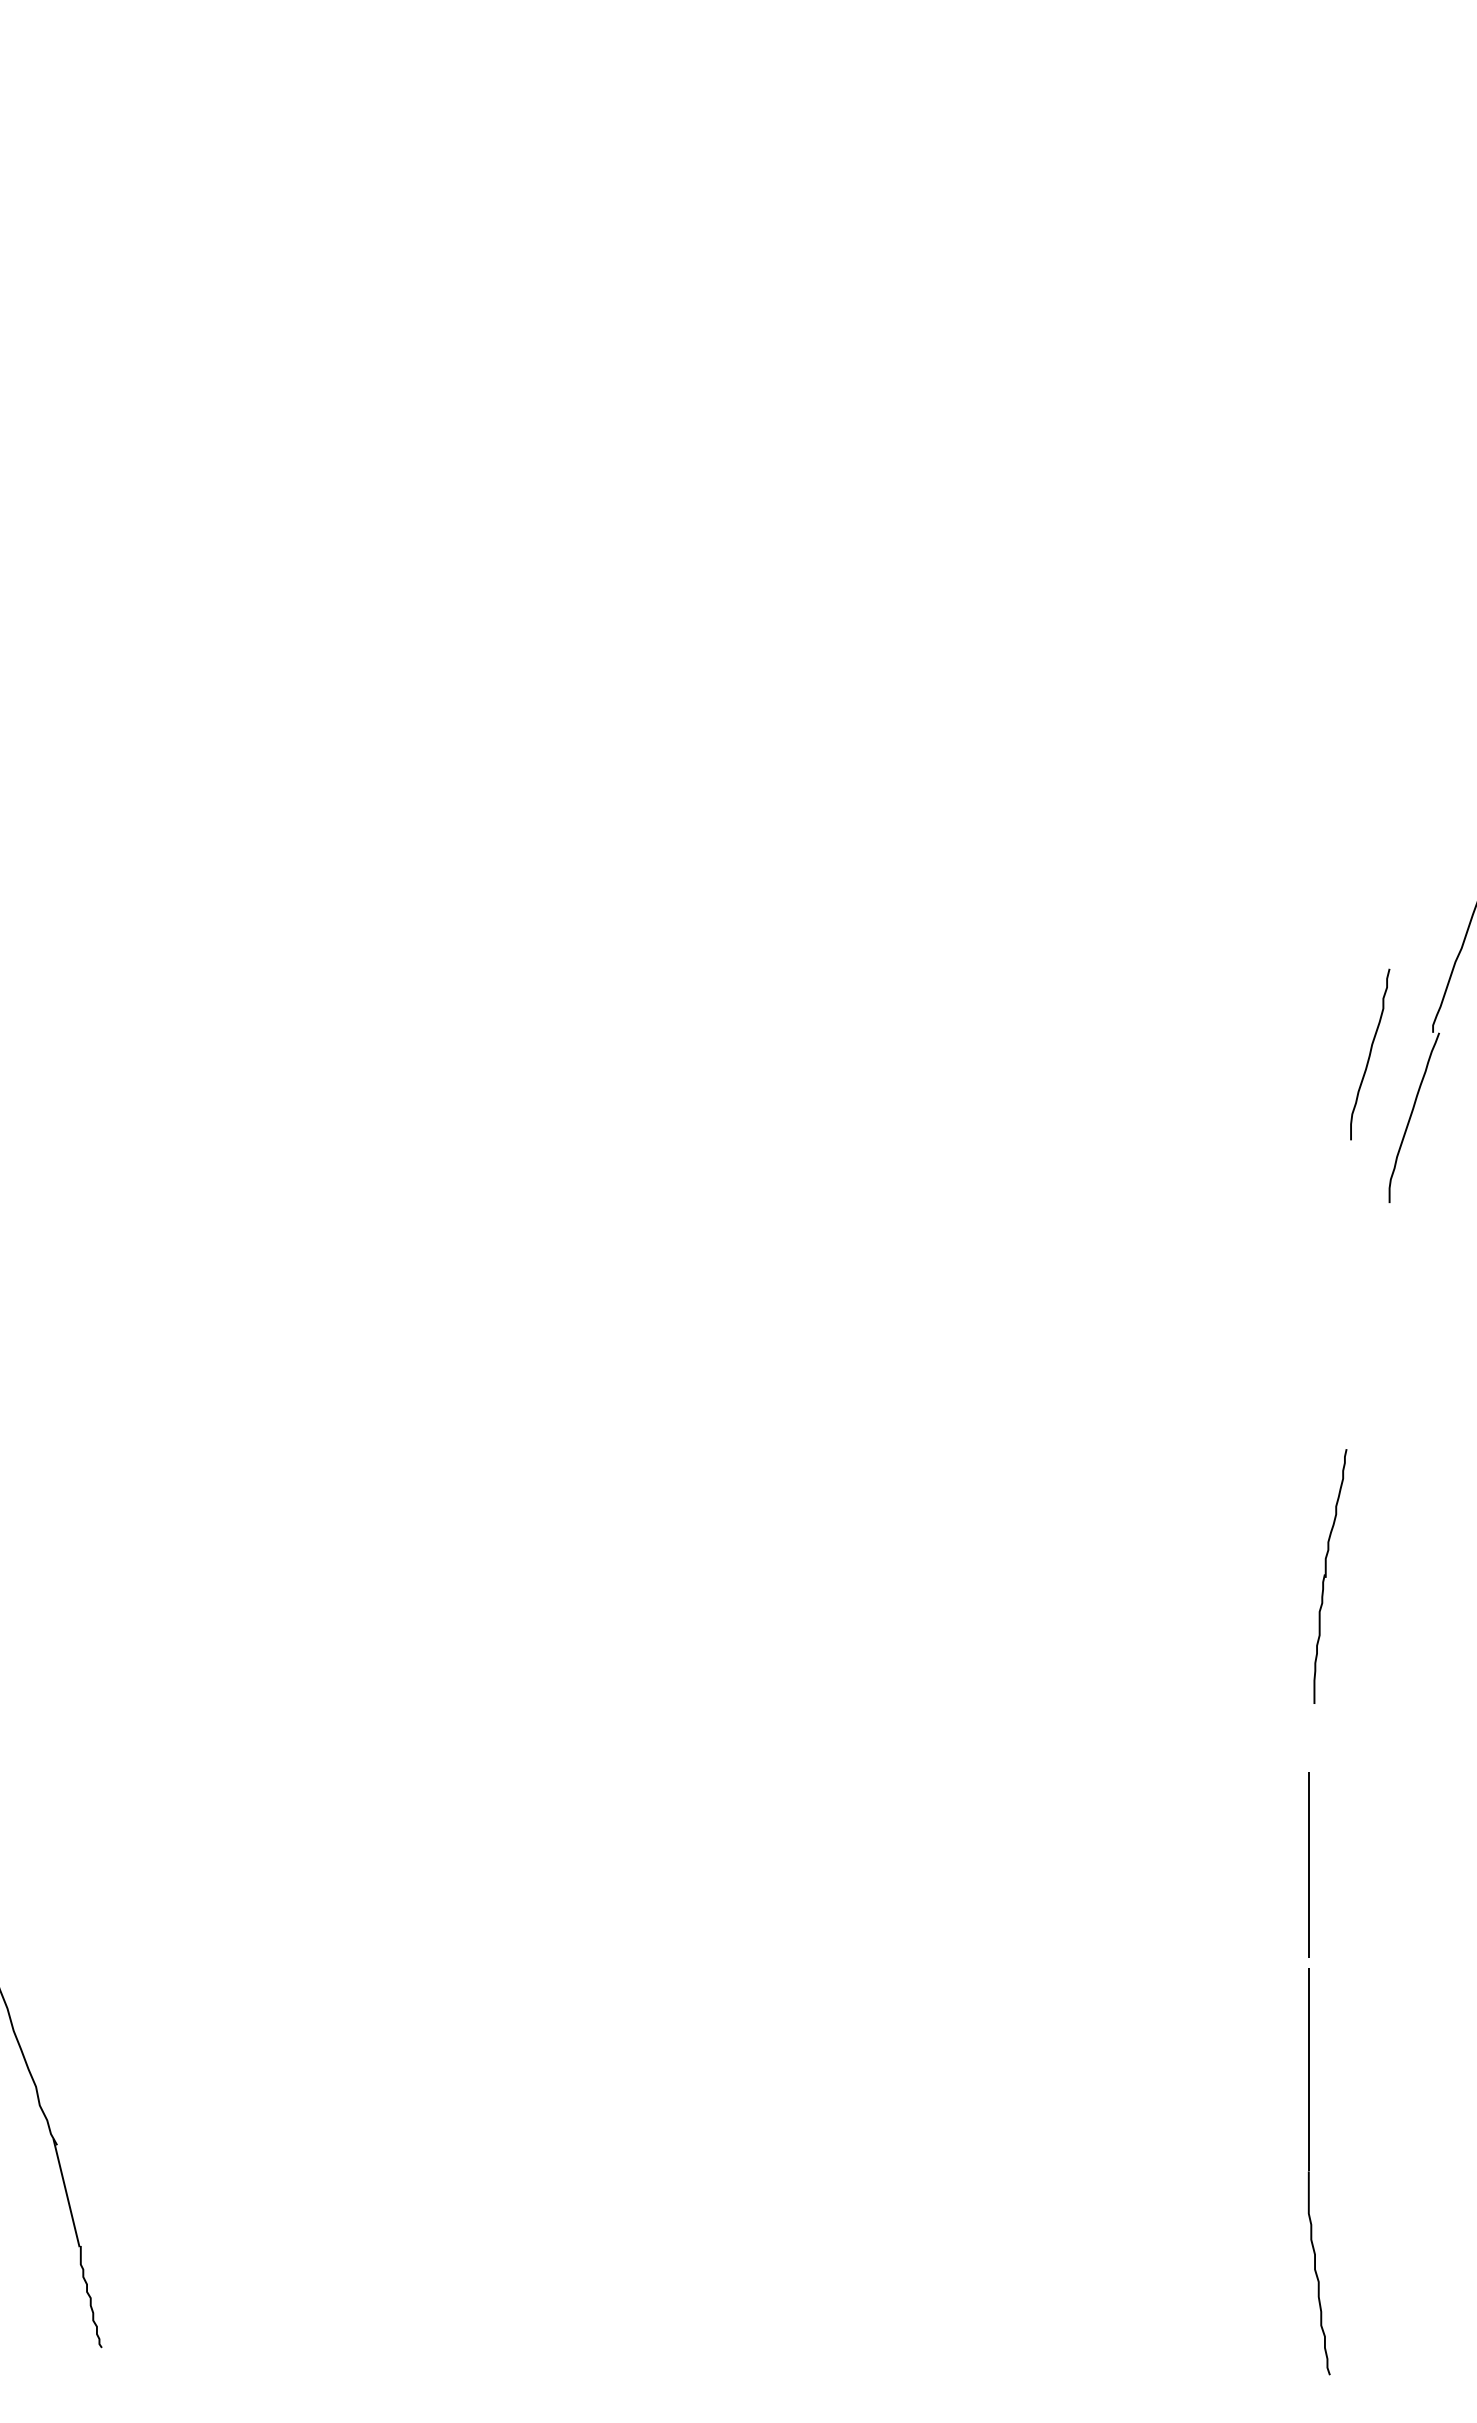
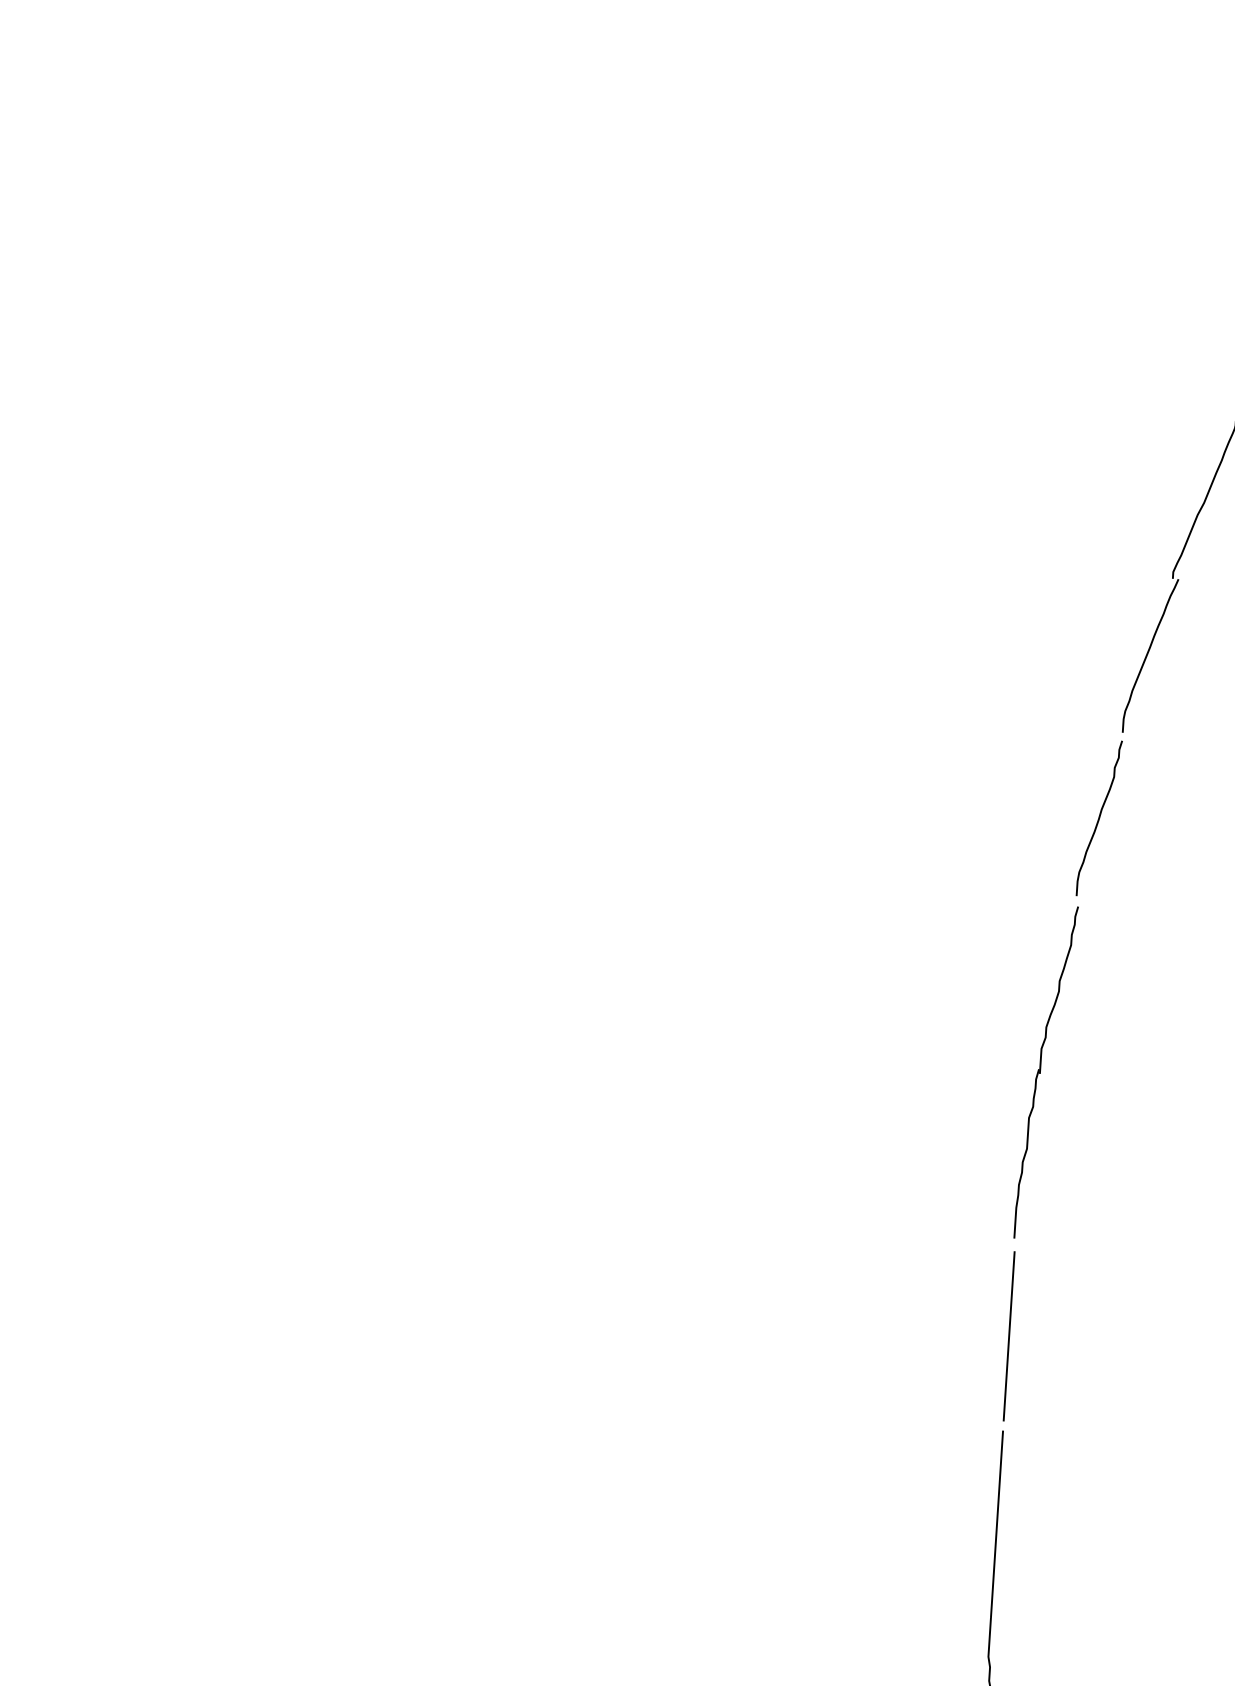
curve: (1370, 1054) -> (1099, 818), moved
part: (1330, 1576) -> (1046, 1072), size x1.43

